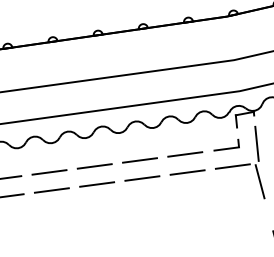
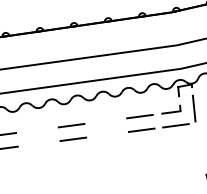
line: (139, 159) -> (105, 120), removed
line: (49, 171) -> (37, 129), removed
line: (142, 178) -> (107, 134), removed
line: (260, 180) -> (196, 136), removed
line: (52, 190) -> (39, 143), removed

